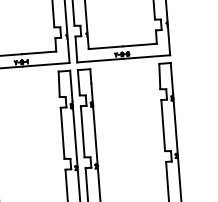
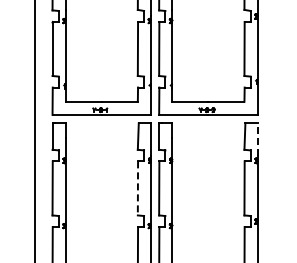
line: (171, 77) -> (257, 138), solid -> dashed
line: (62, 133) -> (137, 188), solid -> dashed

